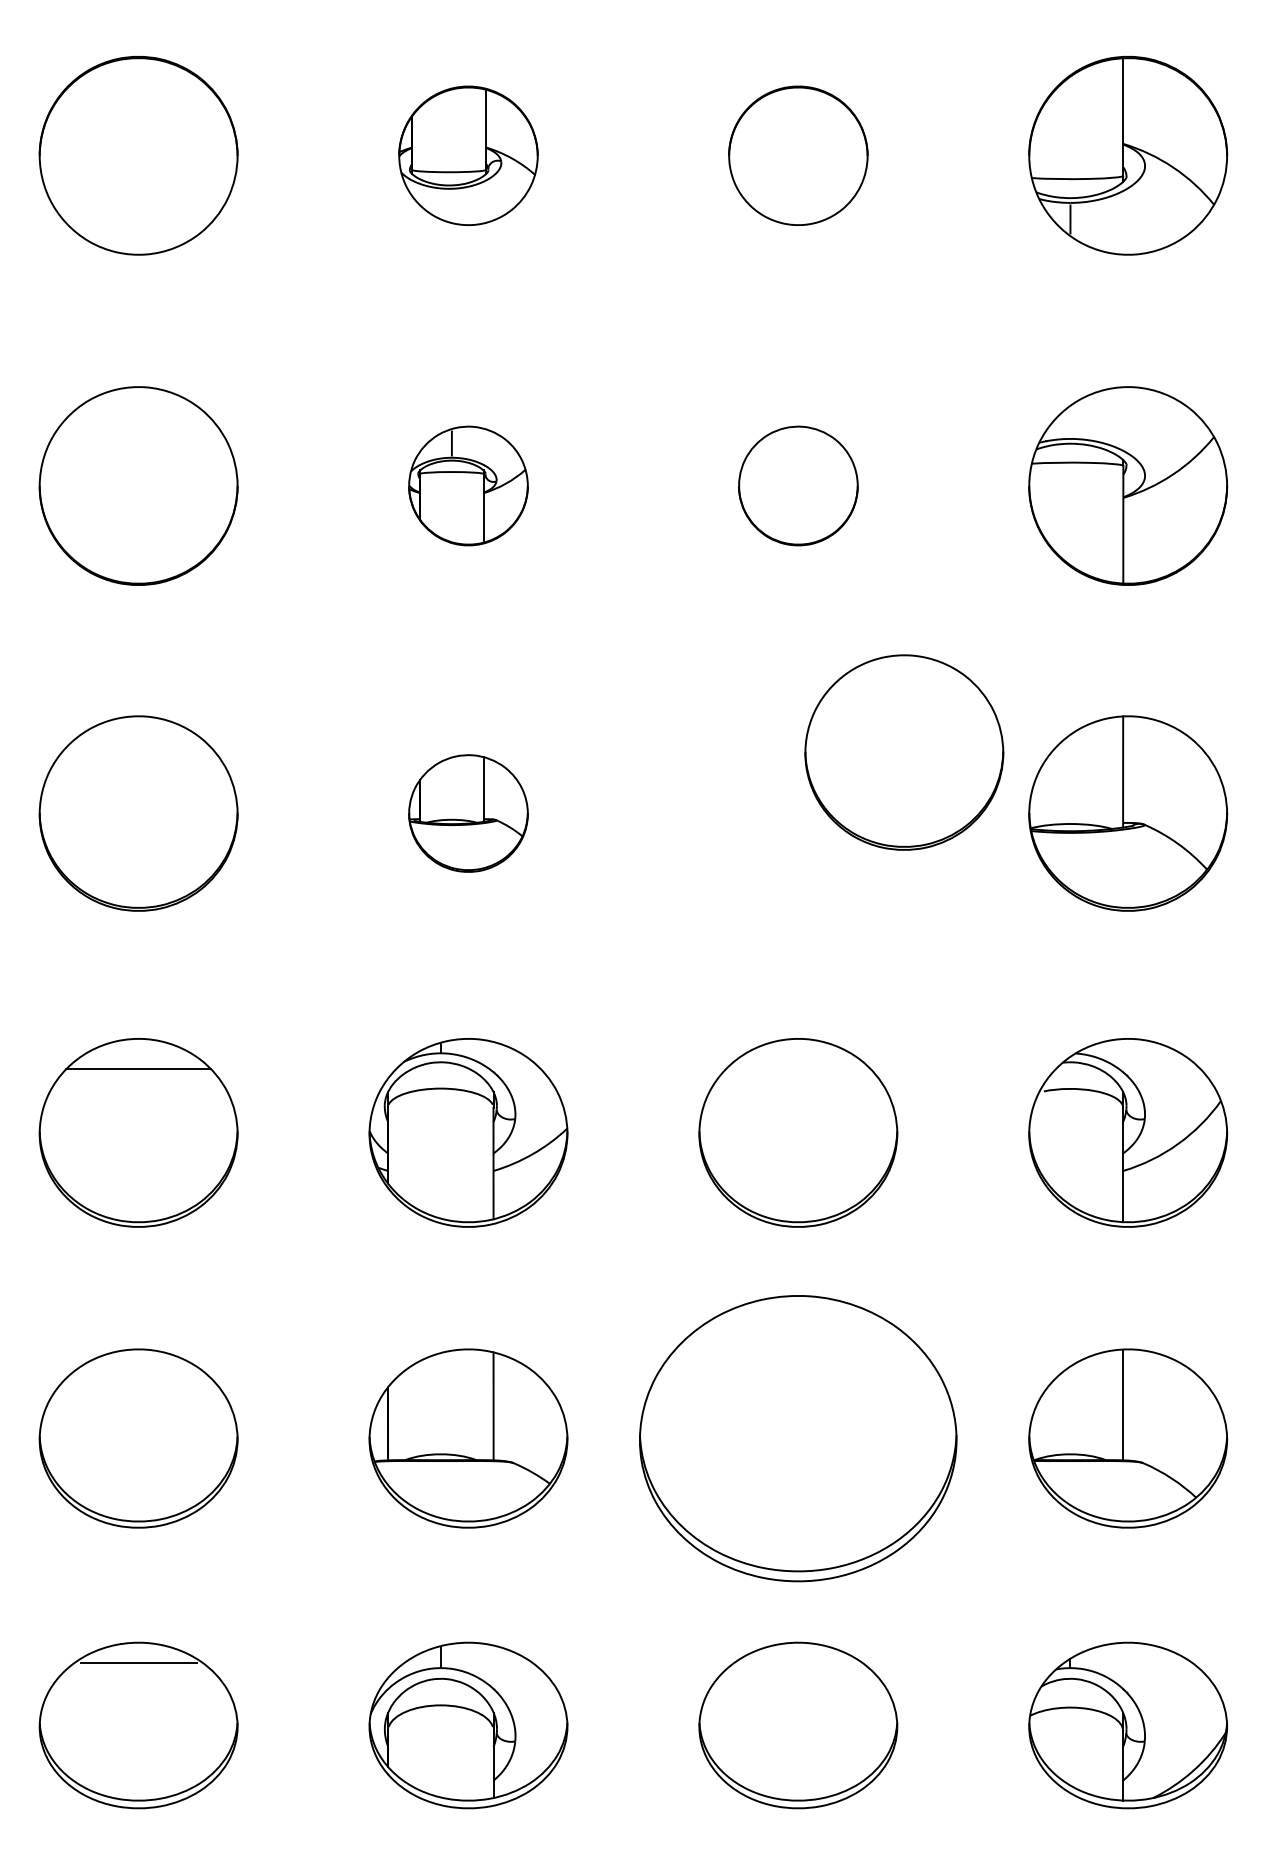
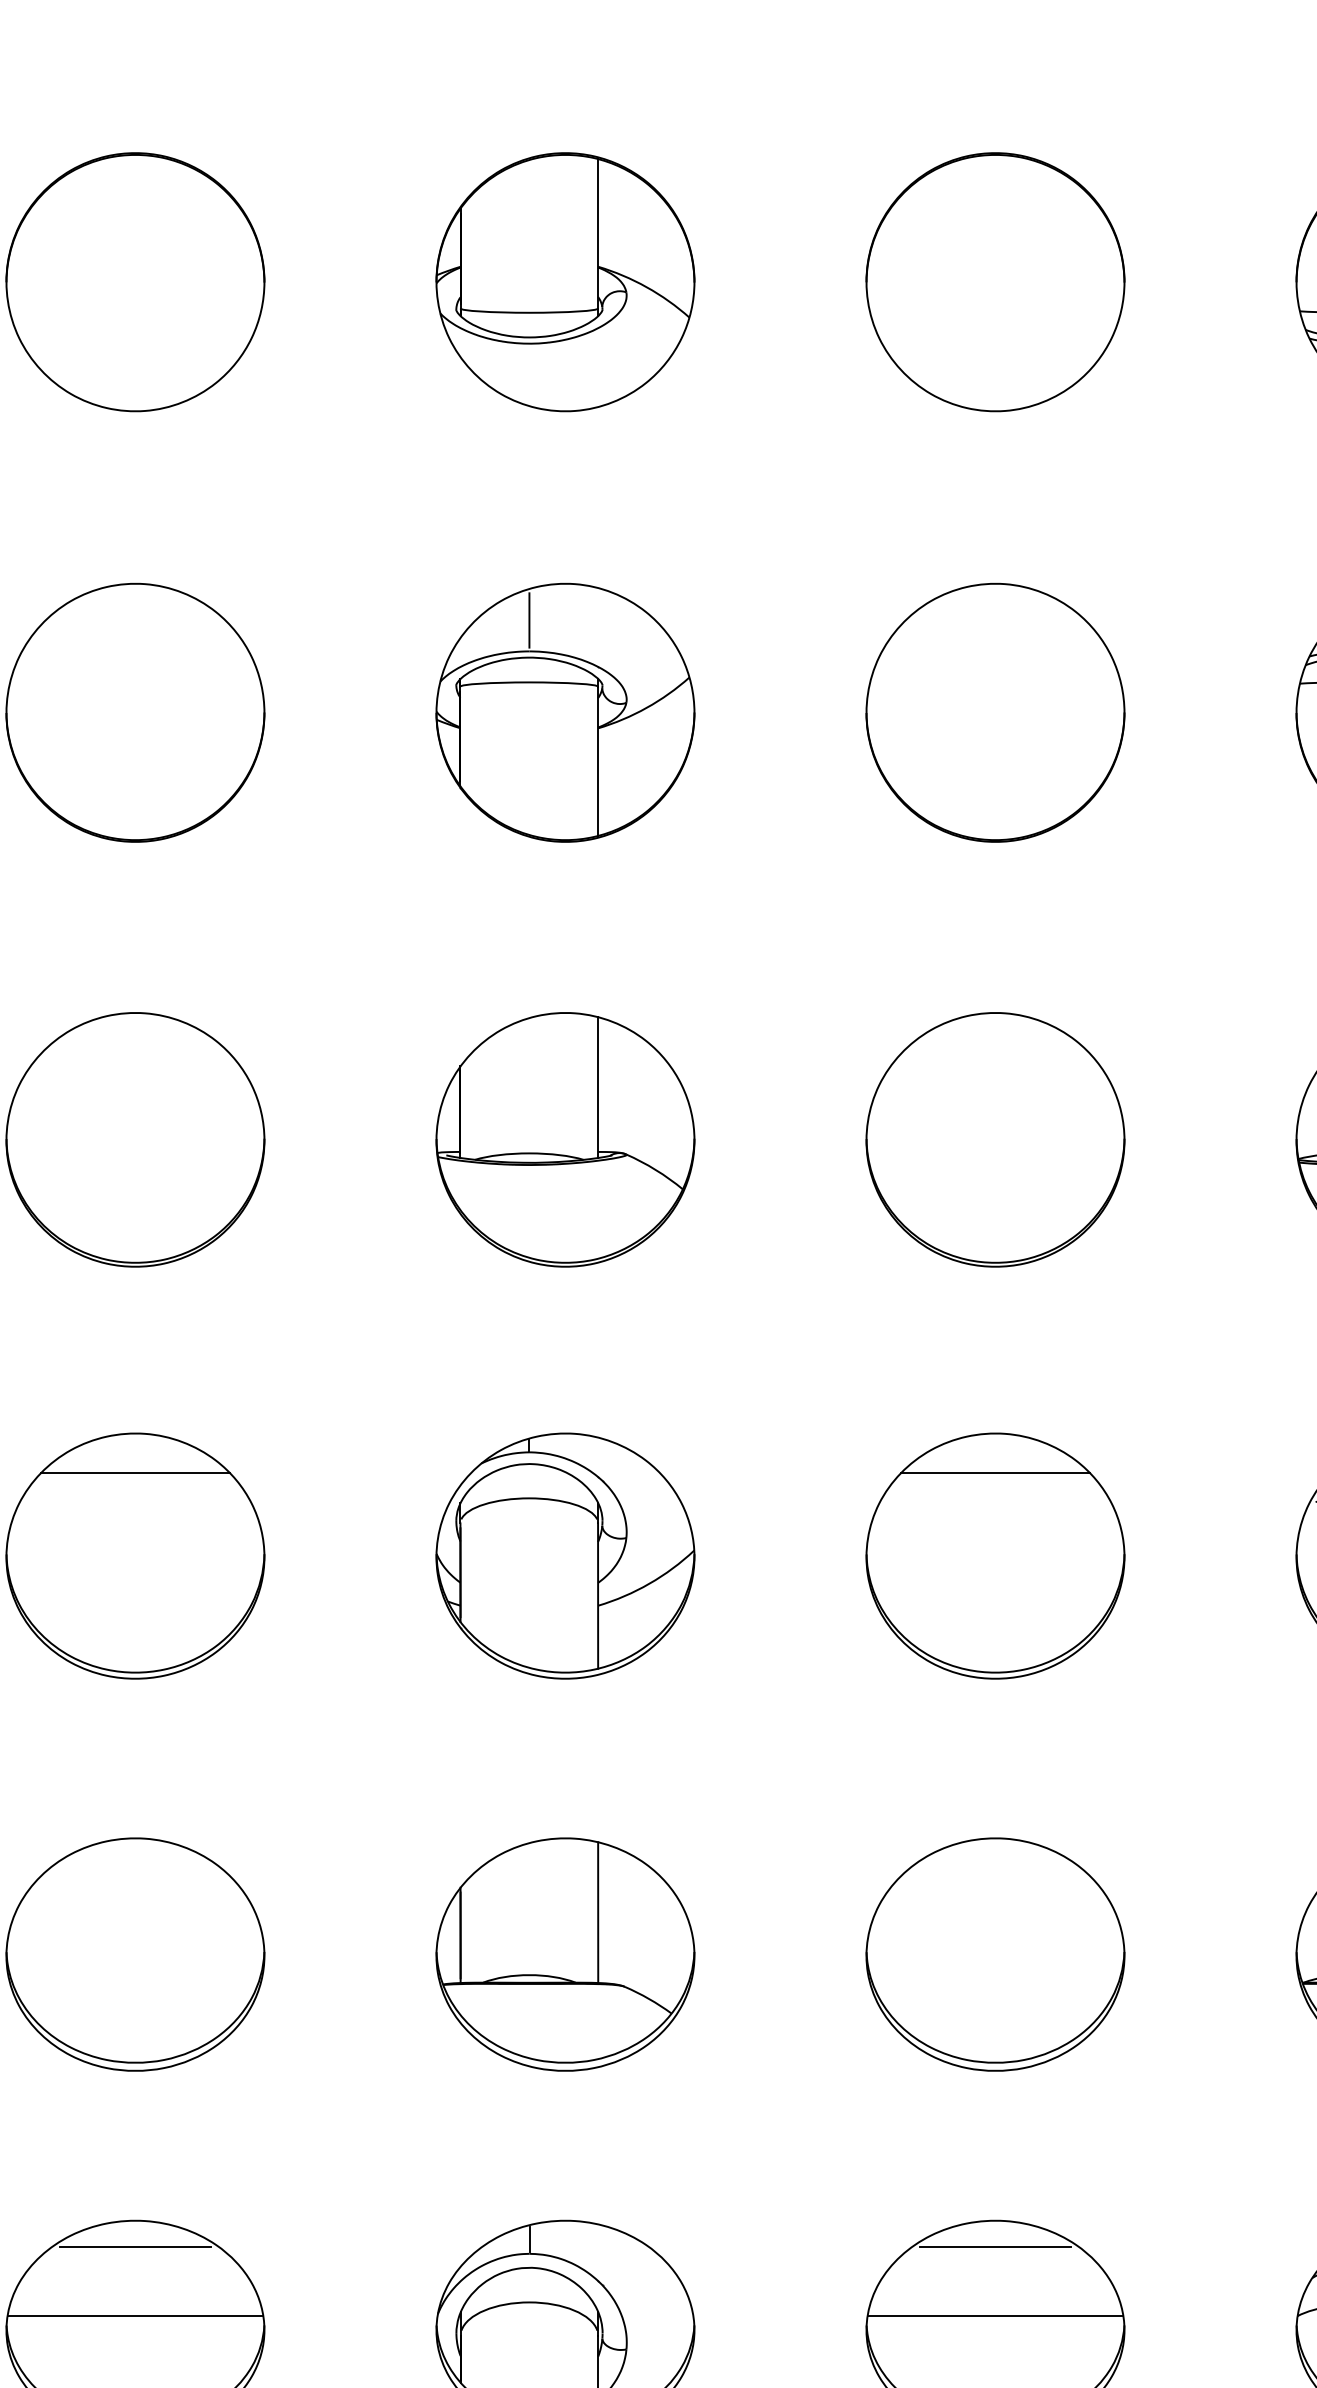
part: (468, 155) -> (565, 281), size x1.43
part: (798, 155) -> (995, 281), size x1.43
part: (468, 485) -> (565, 712), size x1.67
part: (798, 485) -> (995, 712), size x1.67
part: (904, 752) -> (995, 1139), moved
part: (468, 813) -> (565, 1139), size x1.67
line: (797, 1069) -> (994, 1473), added
part: (798, 1438) -> (995, 1954), size x0.62
line: (798, 1663) -> (995, 2247), added
line: (138, 1715) -> (135, 2315), added
line: (798, 1715) -> (995, 2315), added

